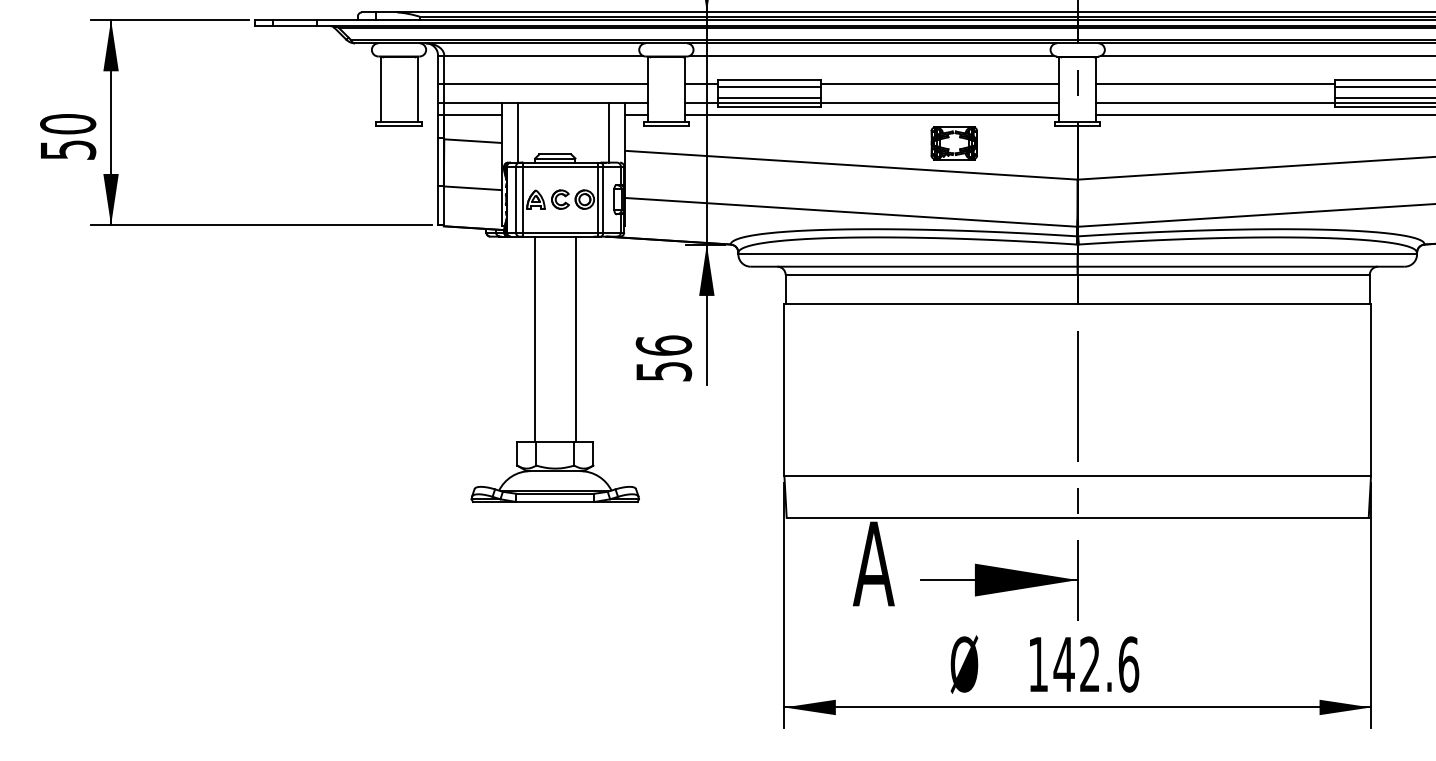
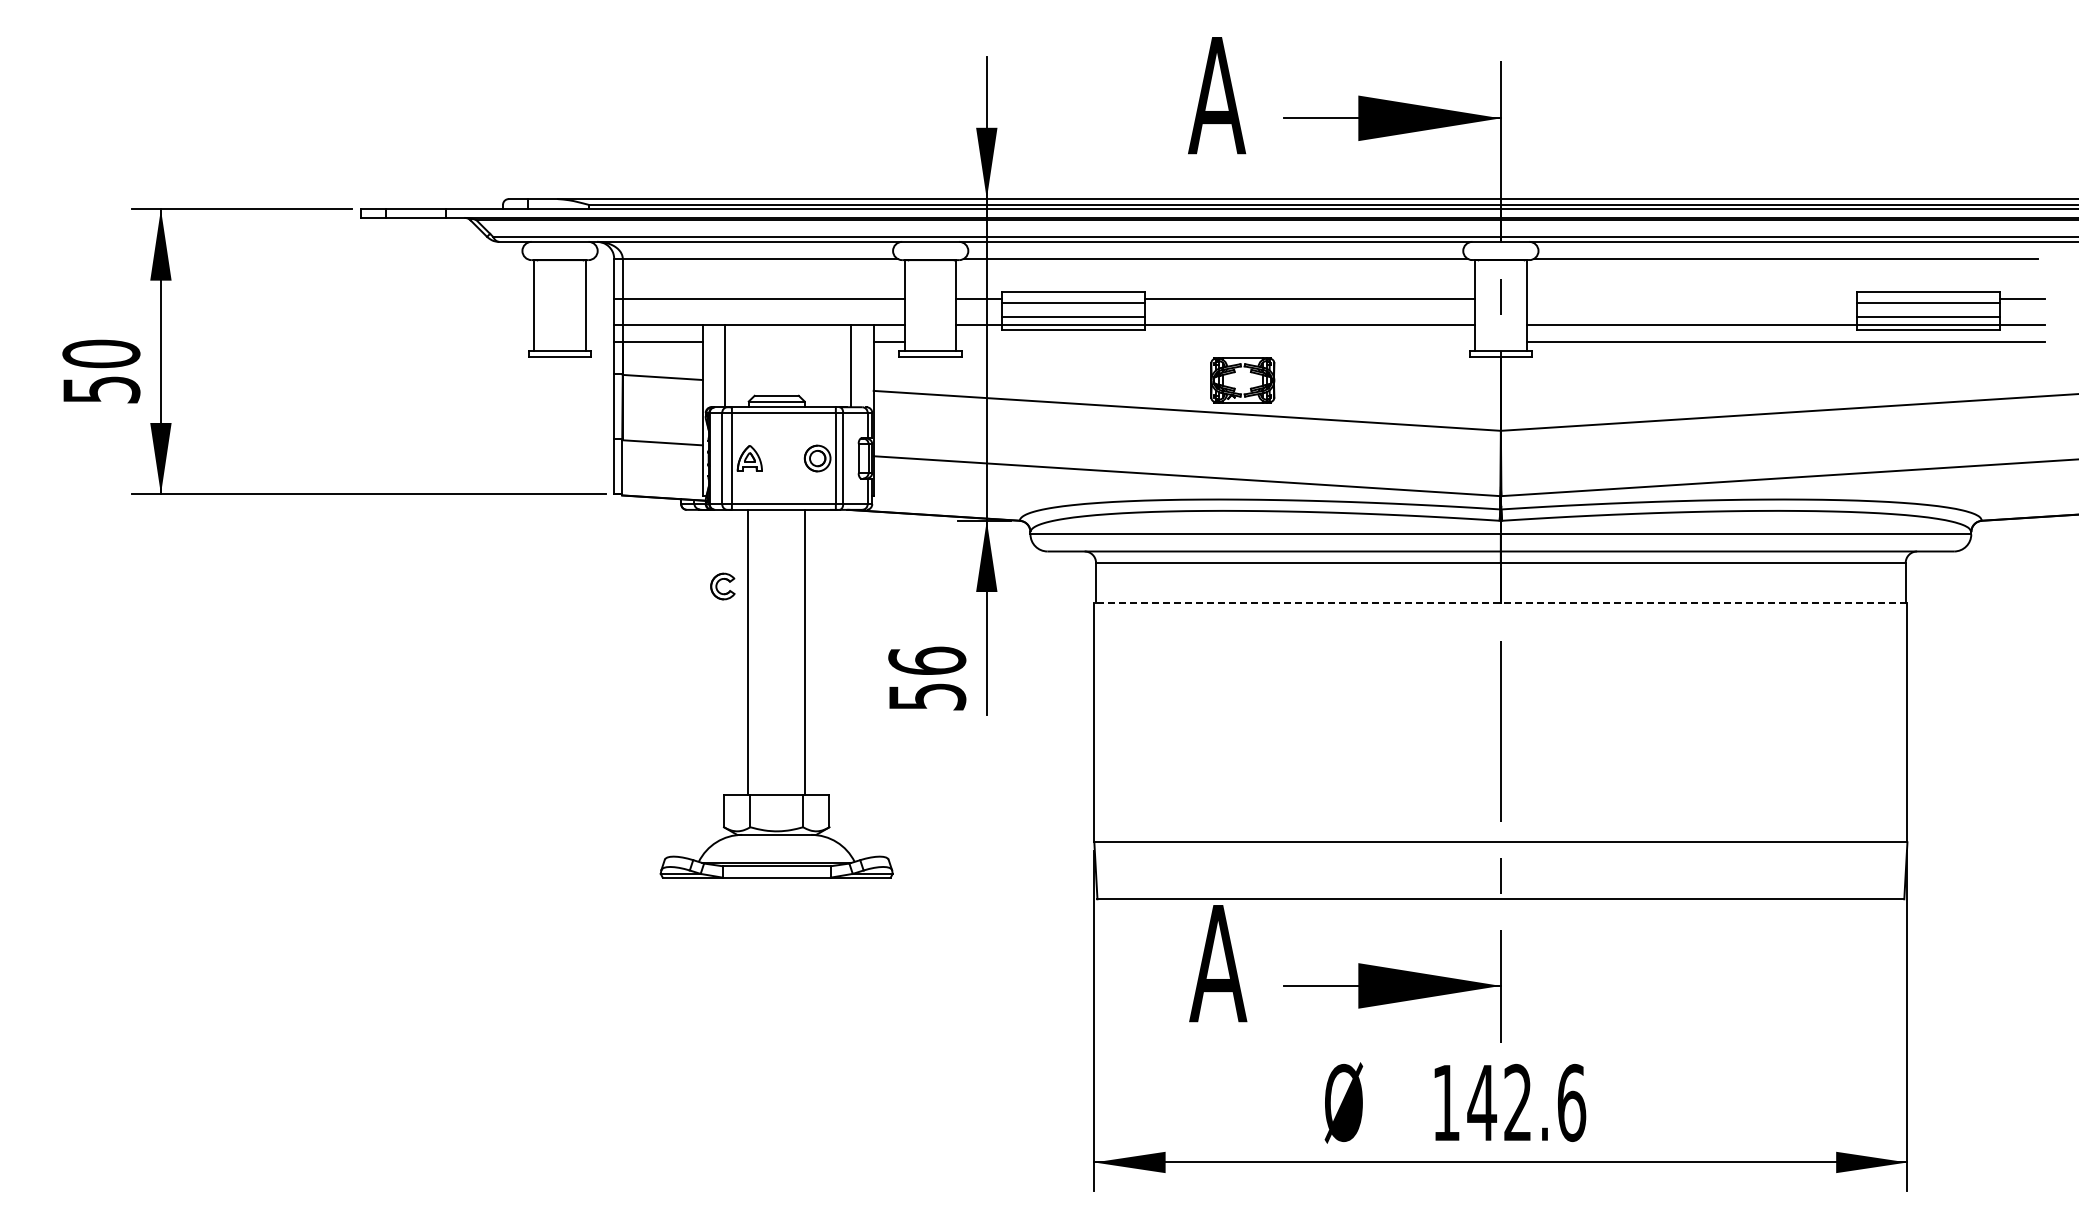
line: (1215, 84) -> (1691, 298), removed
line: (871, 115) -> (1215, 341), removed
part: (954, 143) -> (1242, 380), moved
part: (560, 199) -> (722, 586), moved
line: (1077, 303) -> (1500, 602), solid -> dashed

